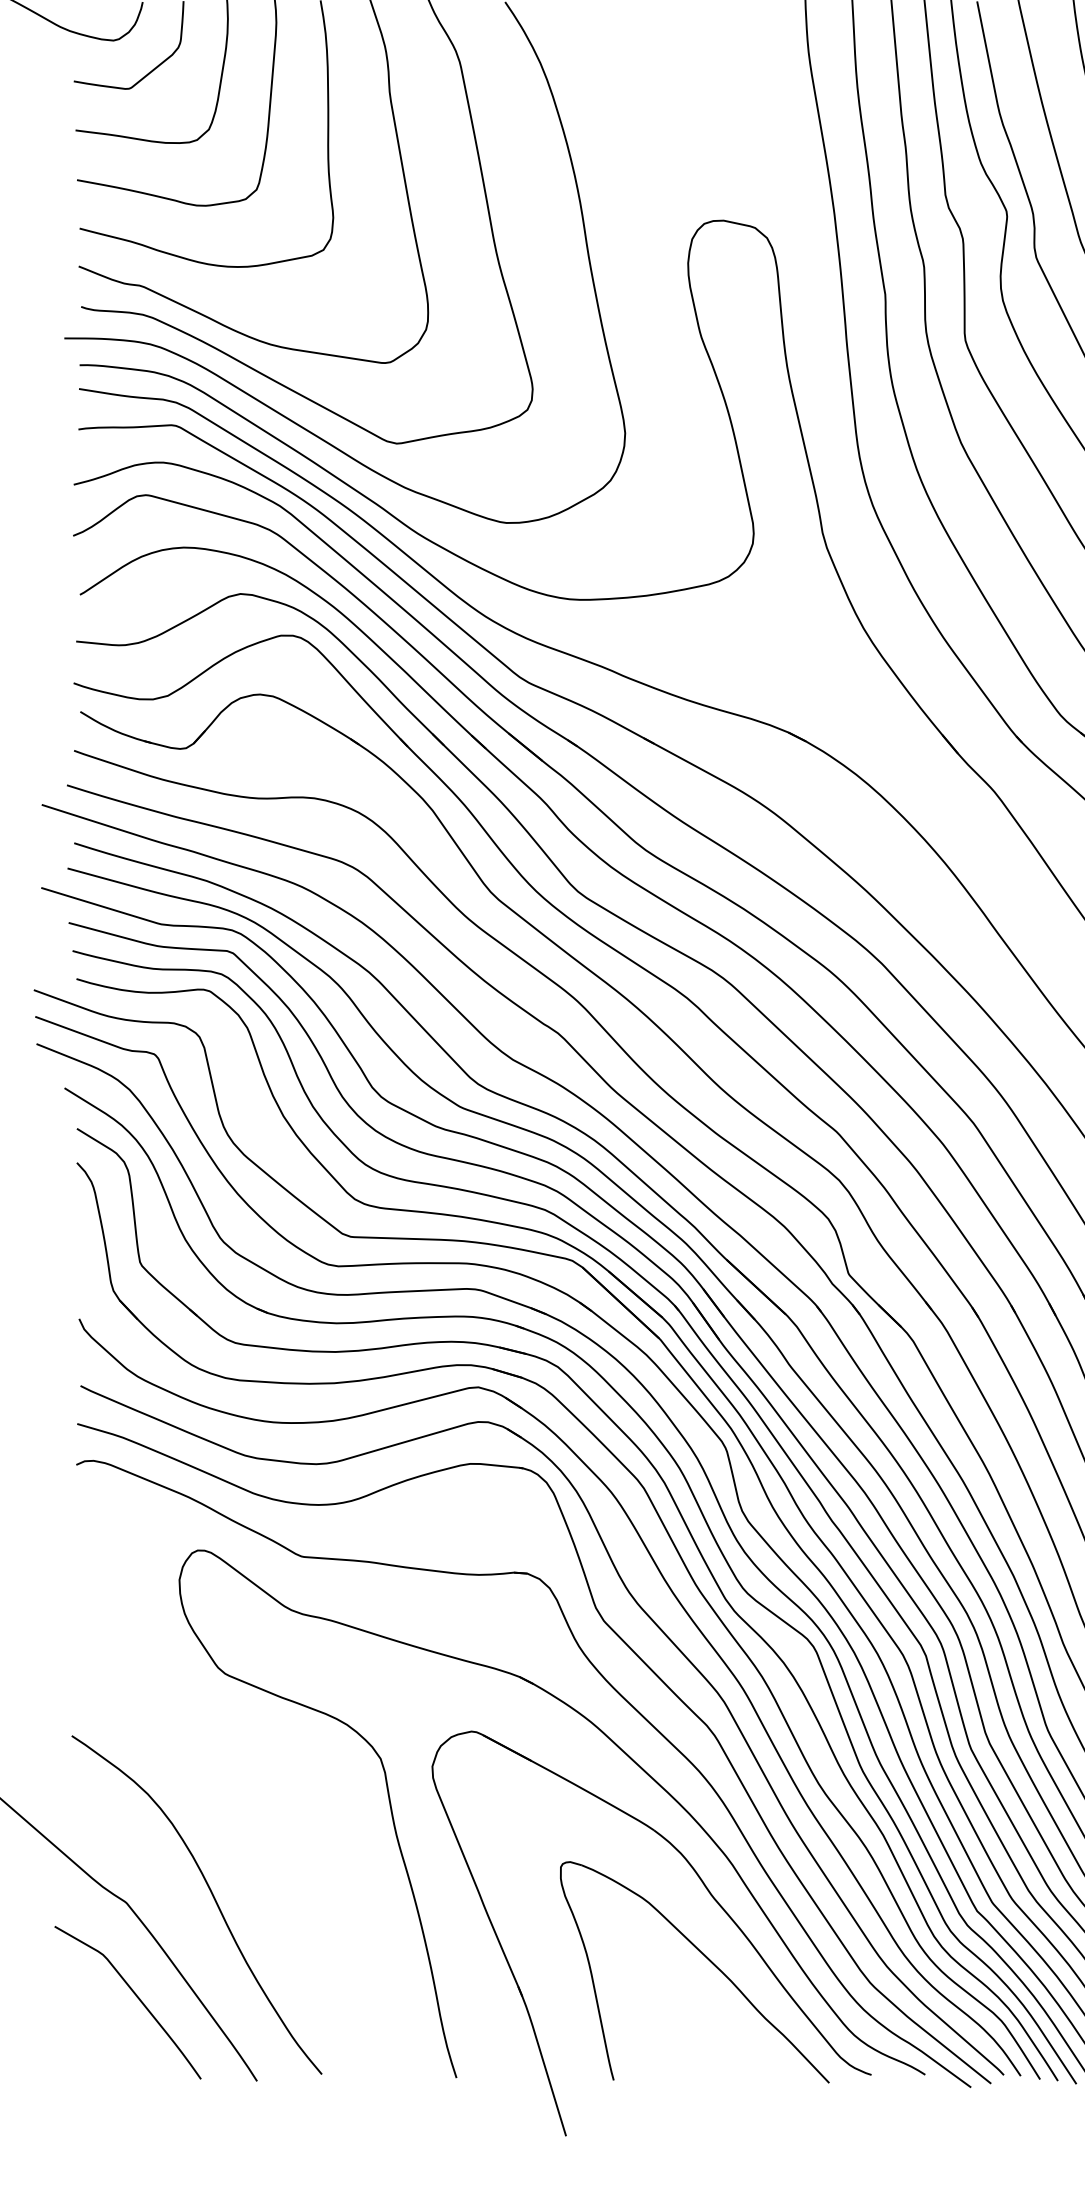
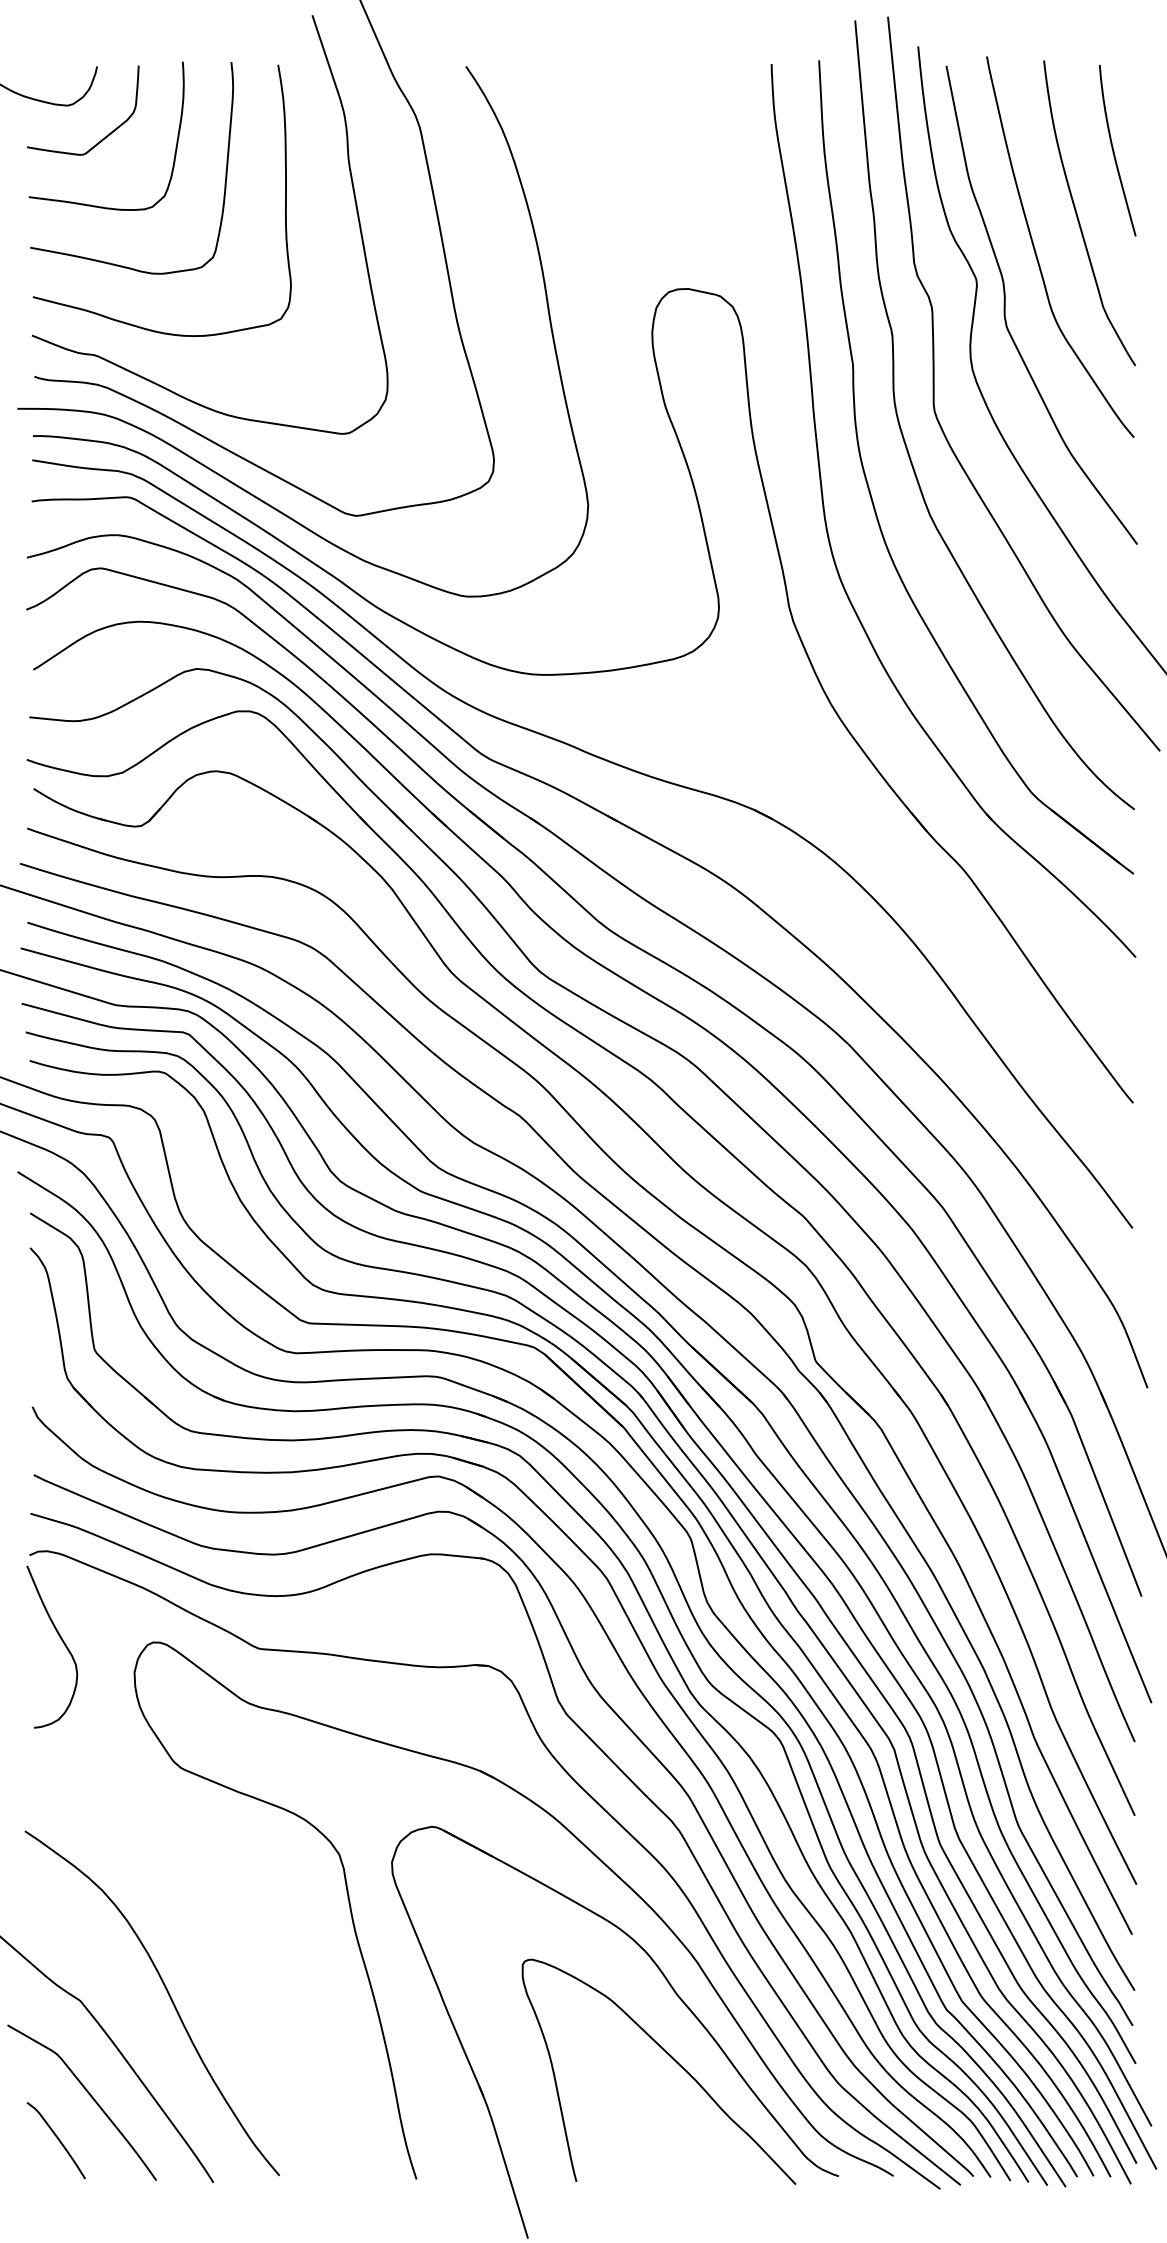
curve: (108, 1550) -> (62, 1642), added
curve: (102, 2037) -> (56, 2138), added

